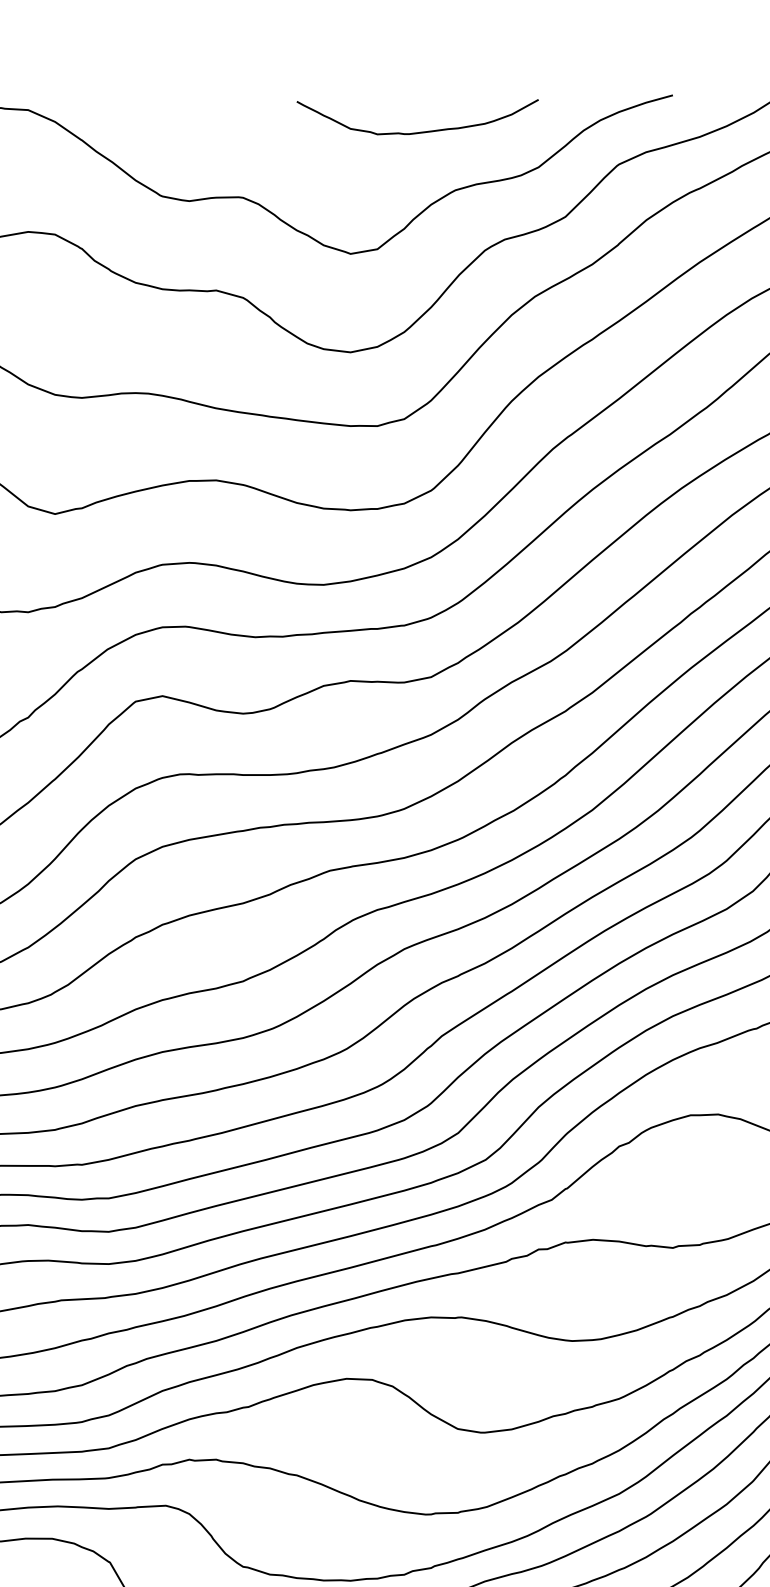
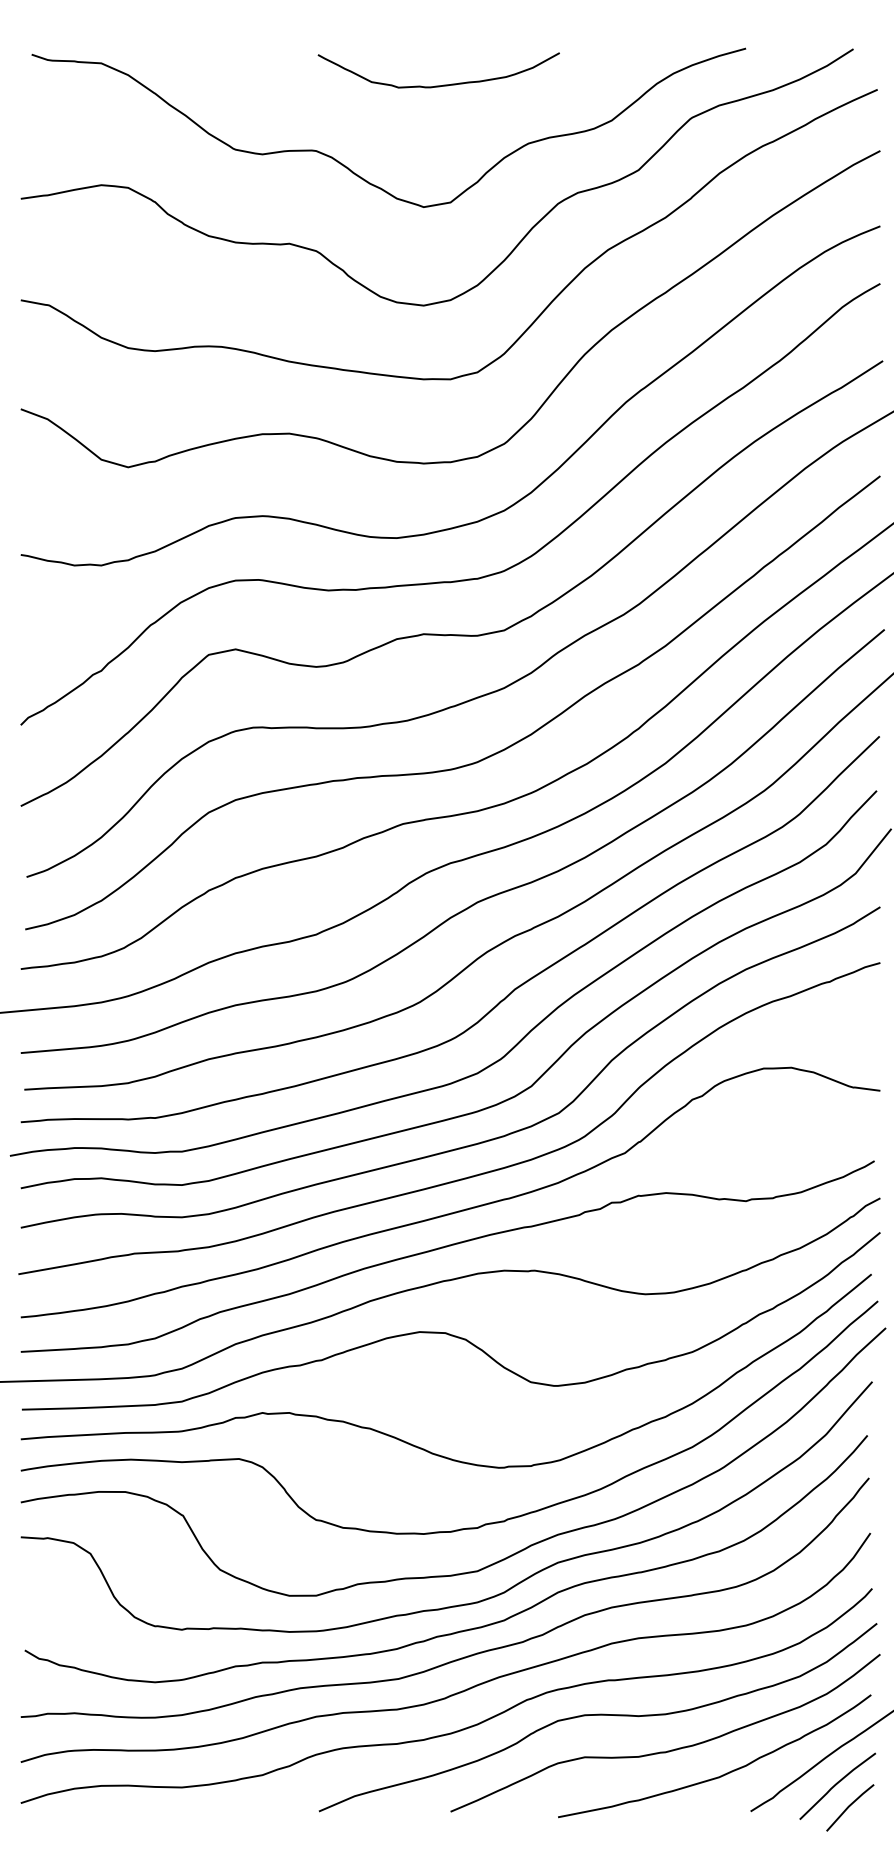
curve: (422, 131) -> (443, 84), moved

